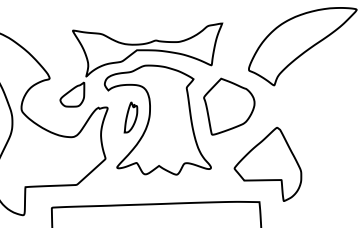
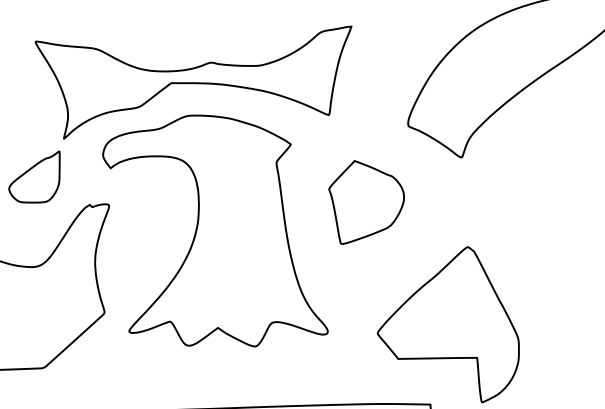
part: (229, 106) -> (366, 202), size x0.7
part: (130, 117) -> (157, 225), removed

